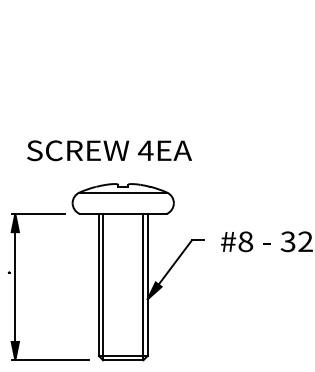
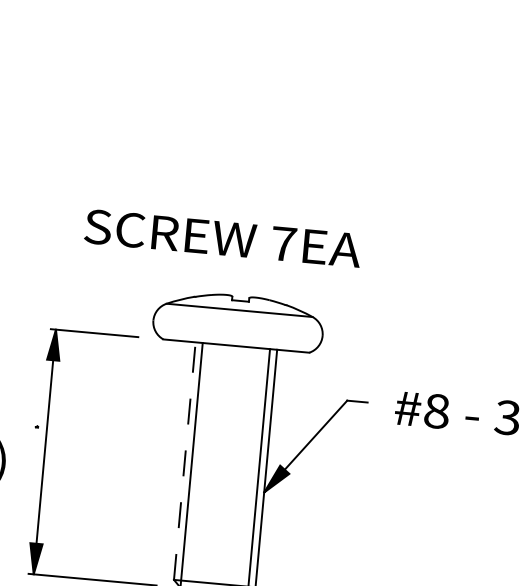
text: (145, 150) -> (283, 243), 4EA -> 7EA
line: (98, 284) -> (184, 460), solid -> dashed

